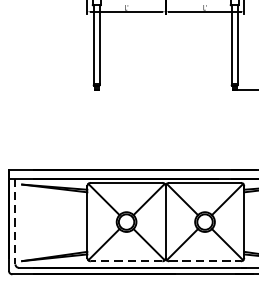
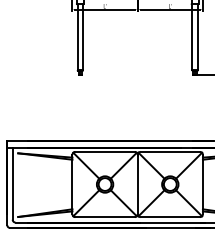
line: (15, 222) -> (12, 184), dashed -> solid
line: (127, 261) -> (105, 217), dashed -> solid
line: (205, 261) -> (170, 217), dashed -> solid

